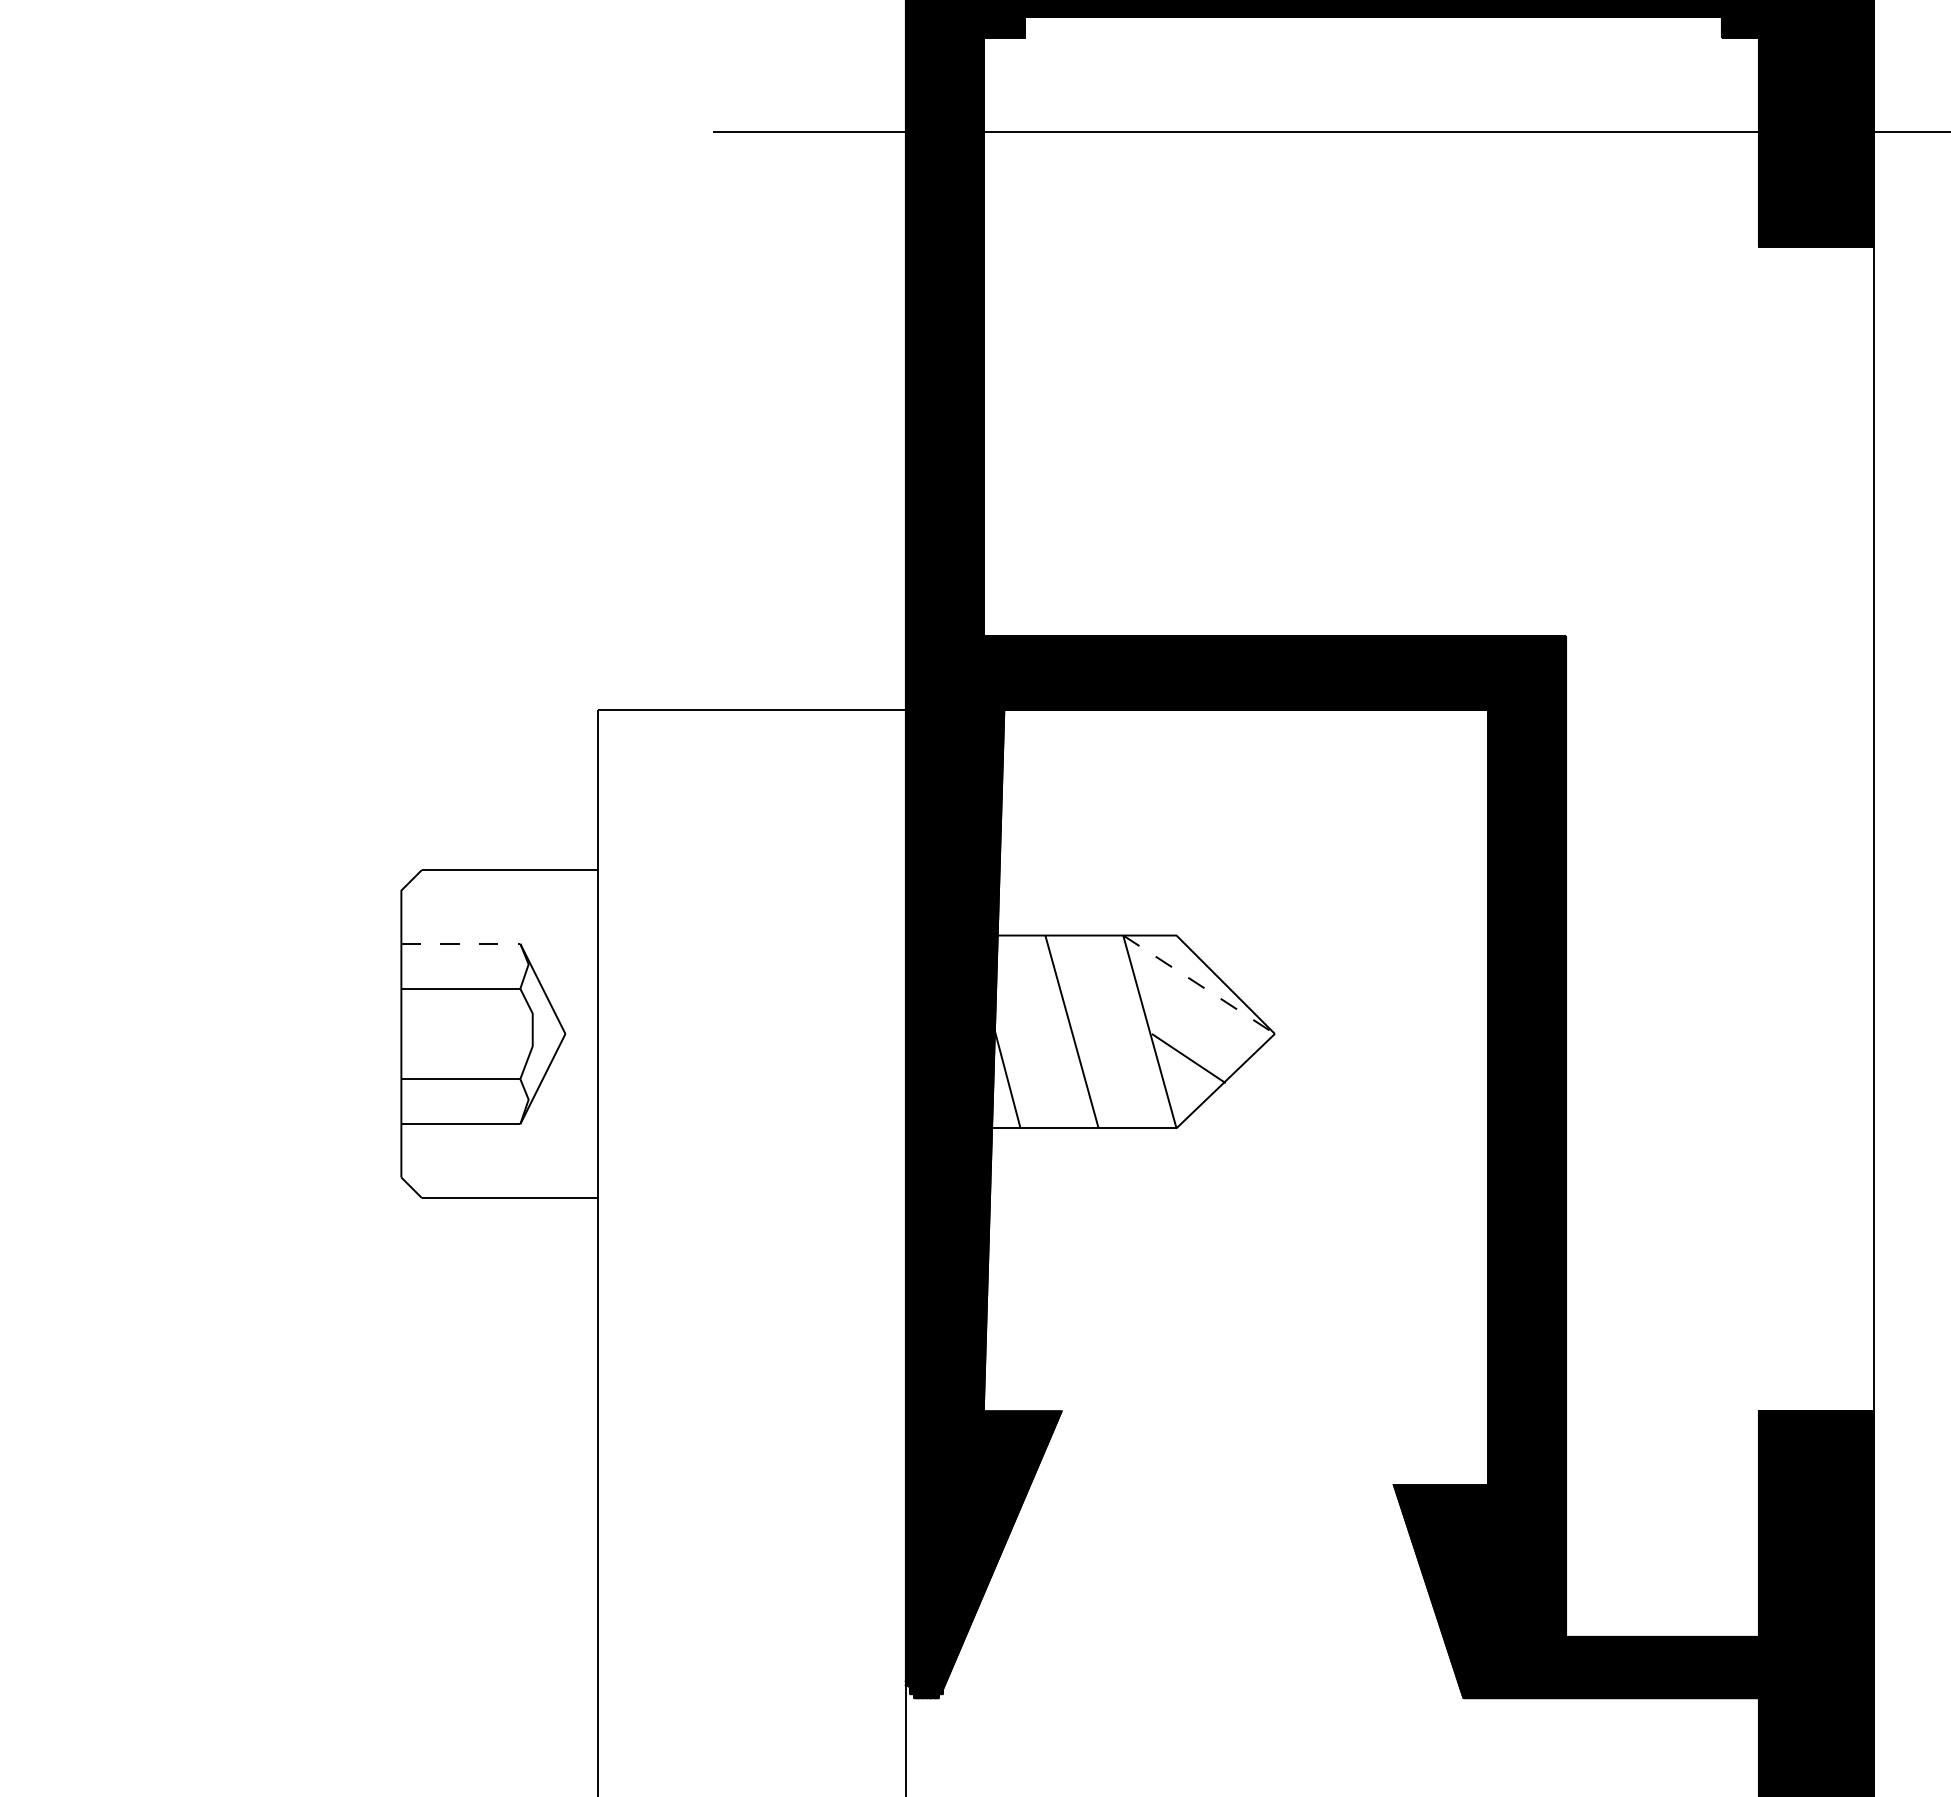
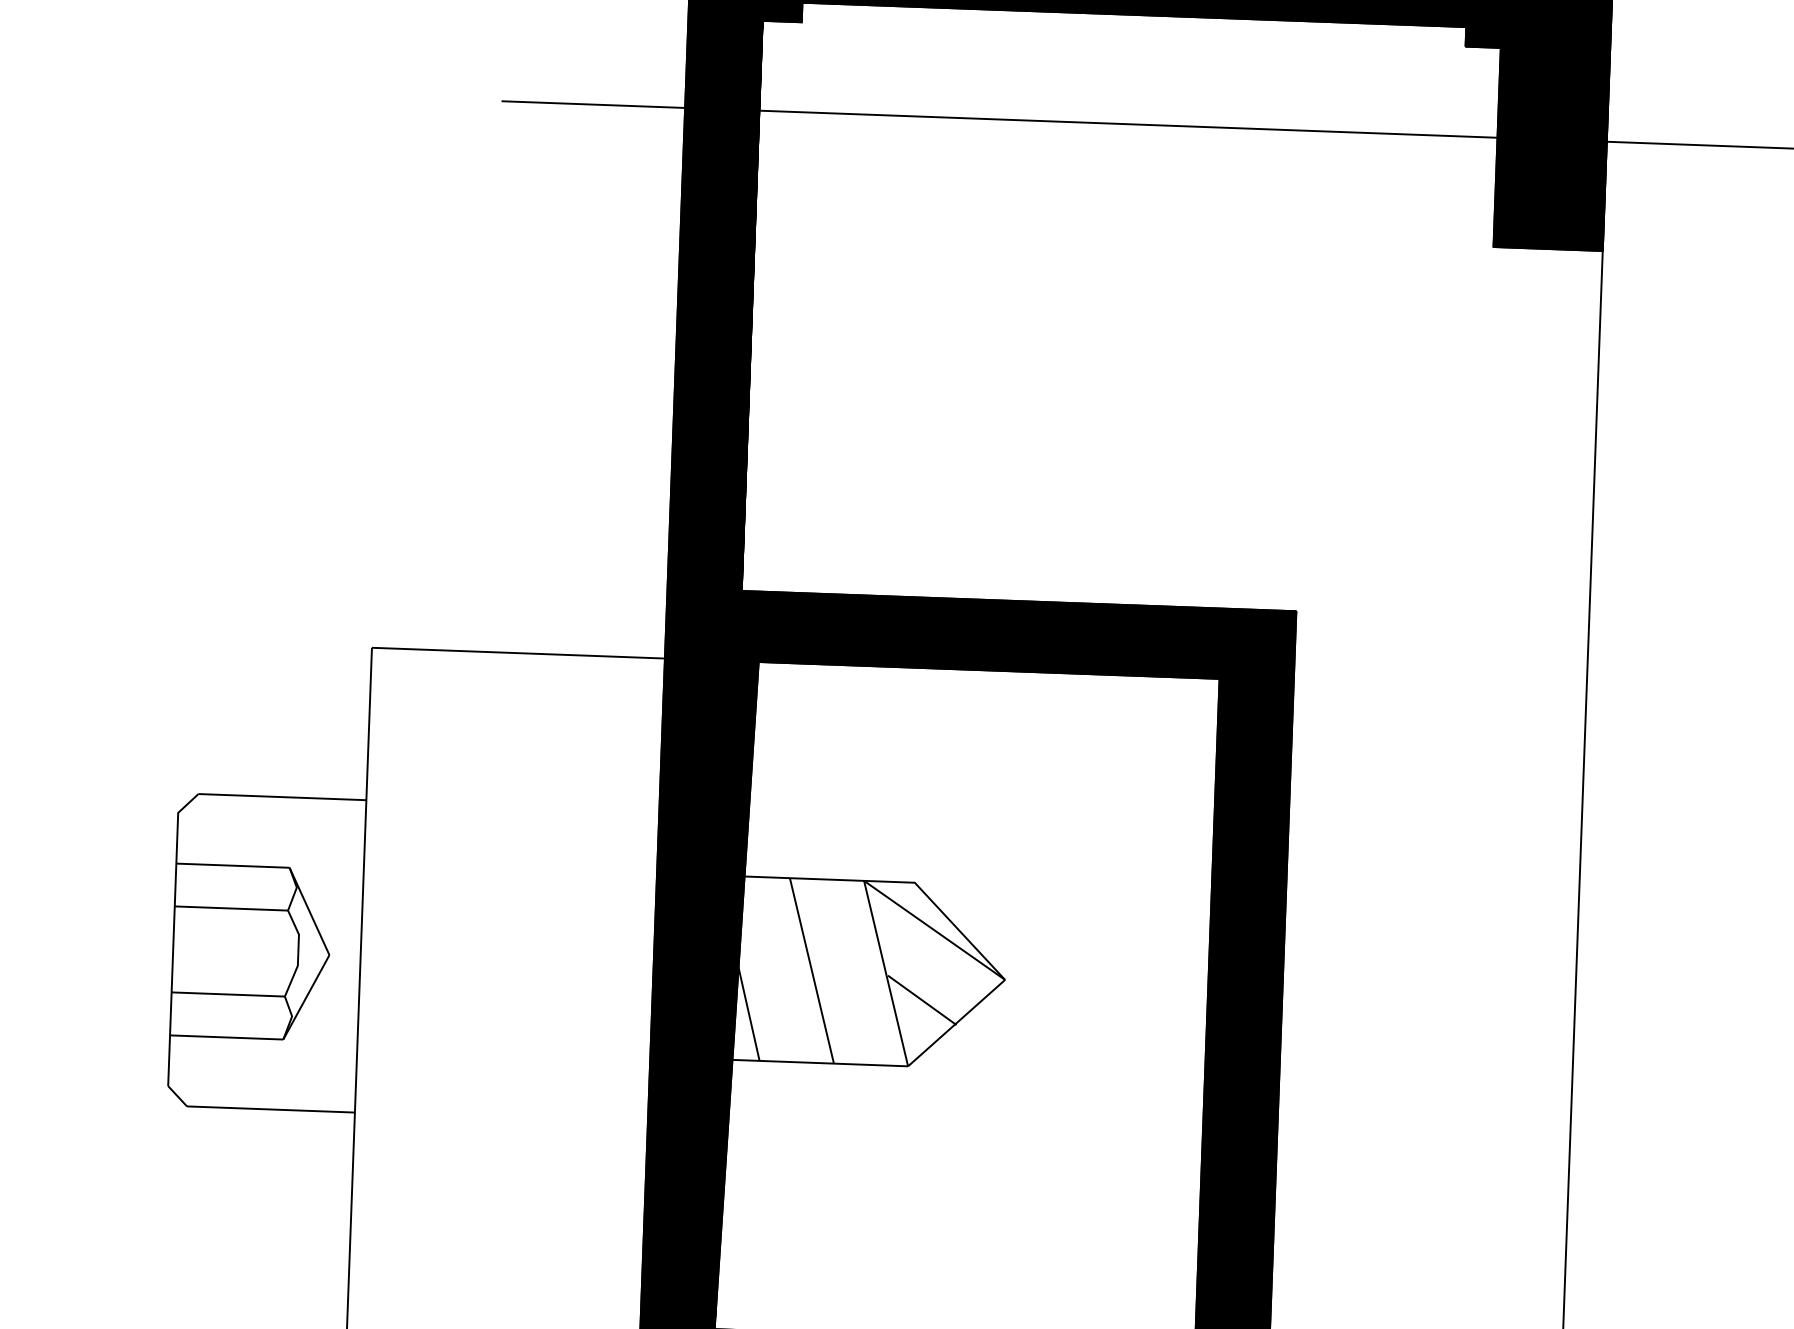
line: (461, 943) -> (233, 865), dashed -> solid
line: (1199, 985) -> (934, 931), dashed -> solid

